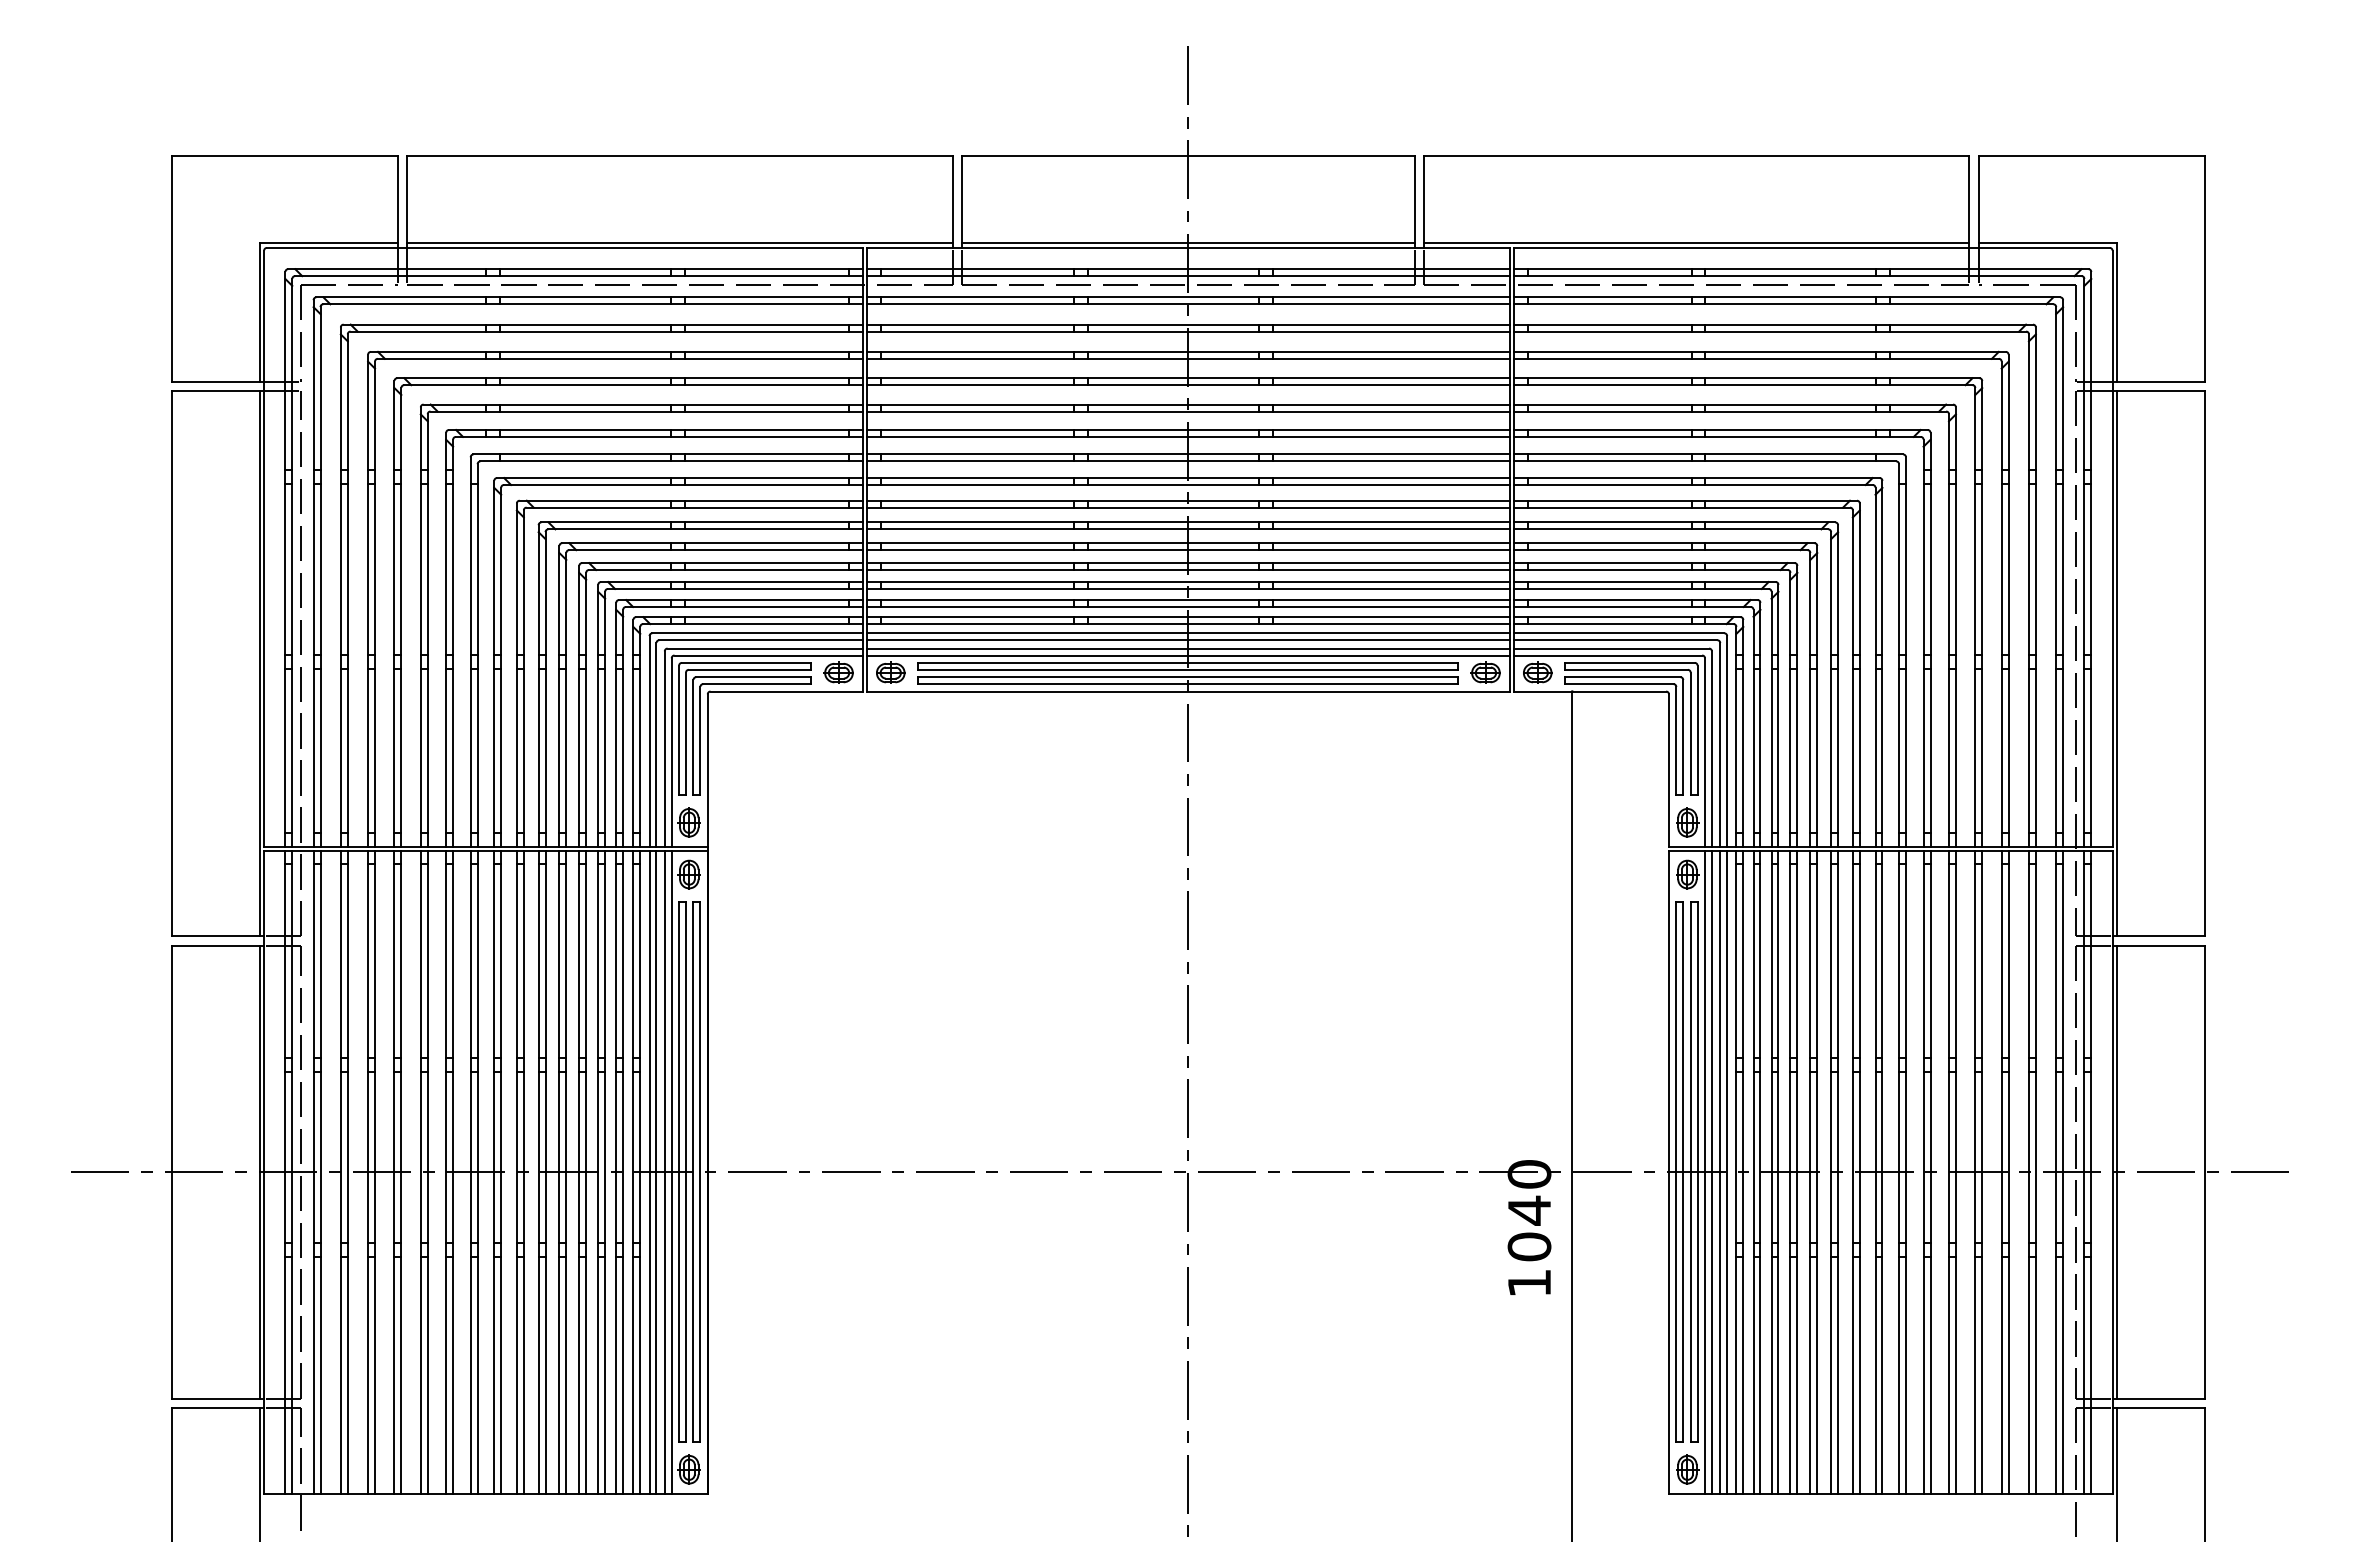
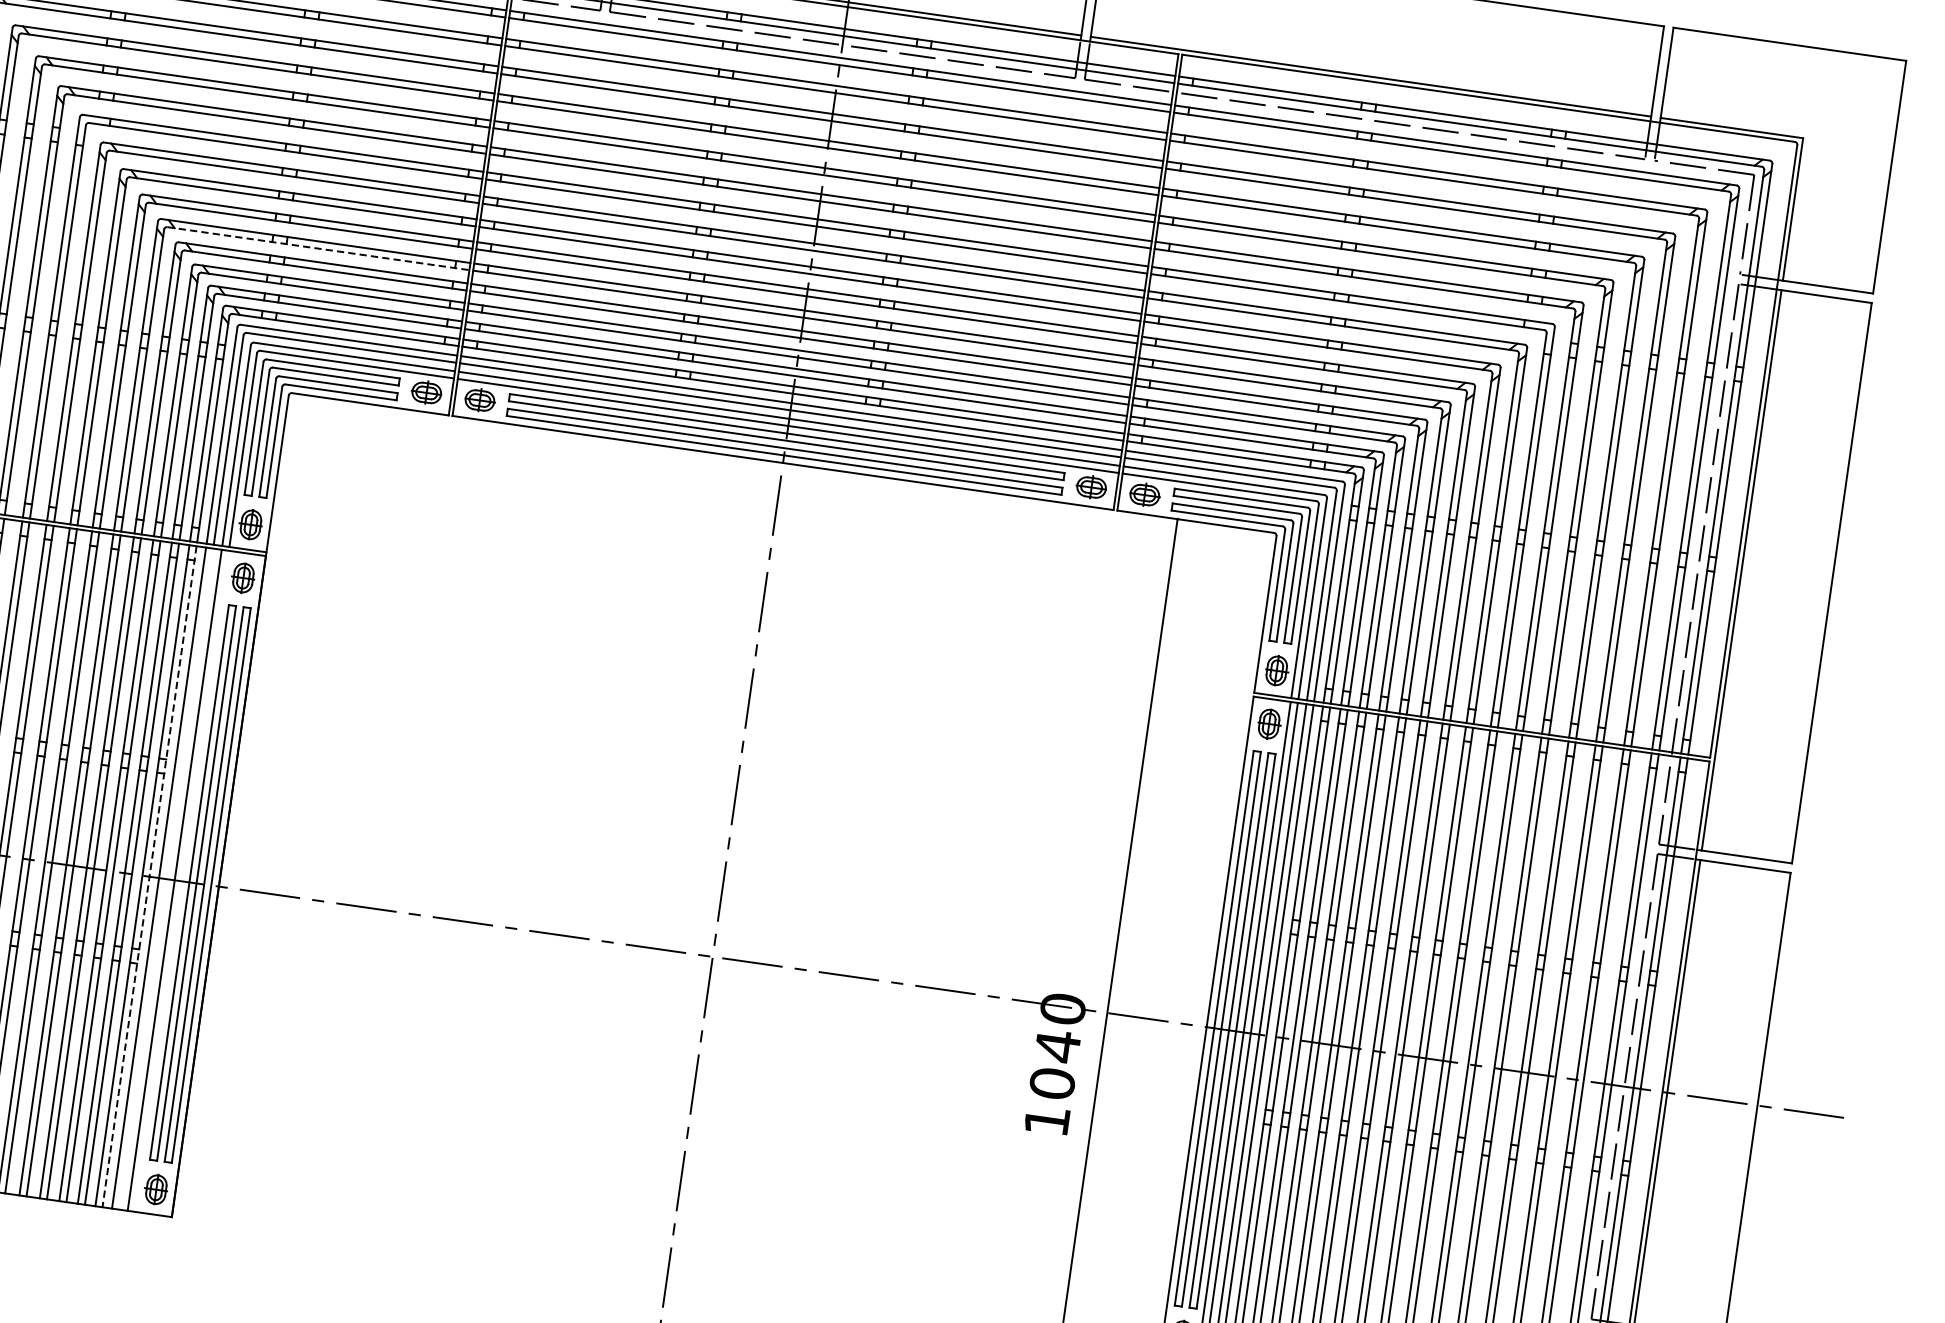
line: (716, 550) -> (318, 249), solid -> dashed
line: (656, 1171) -> (166, 878), removed
line: (671, 1171) -> (181, 880), removed
line: (640, 1172) -> (149, 877), solid -> dashed

